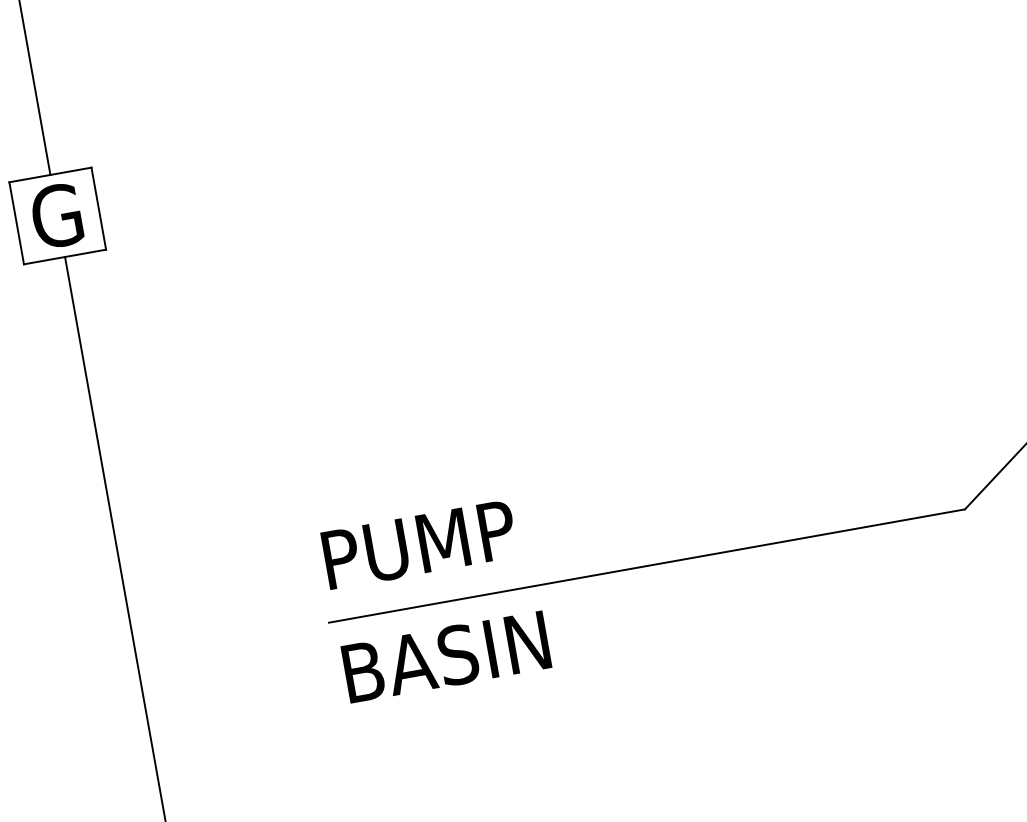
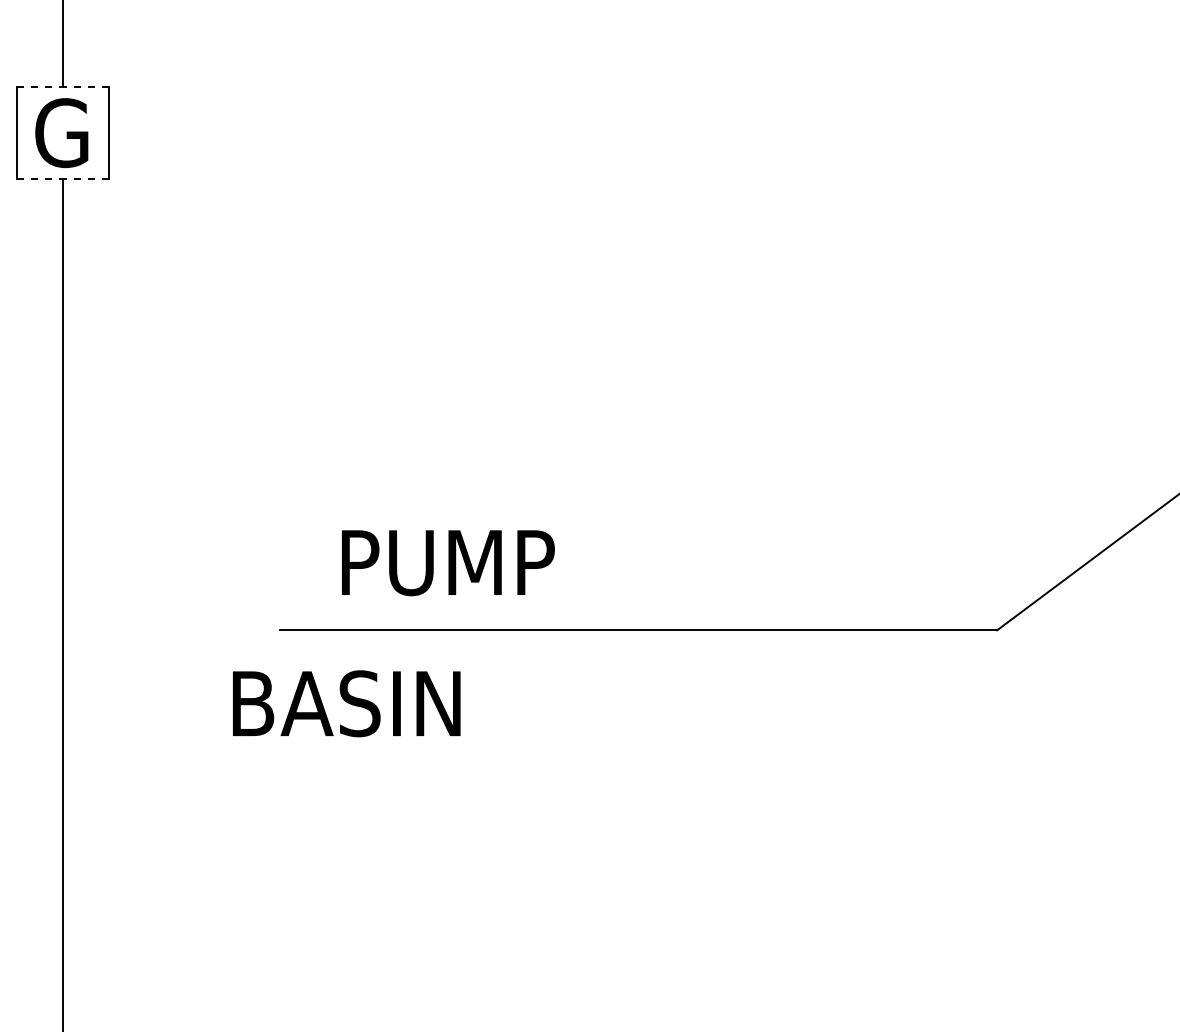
line: (50, 174) -> (62, 86), solid -> dashed
line: (64, 257) -> (62, 179), solid -> dashed
text: (419, 545) -> (448, 563), moved
text: (446, 656) -> (346, 703), moved

